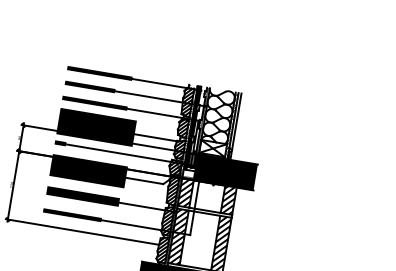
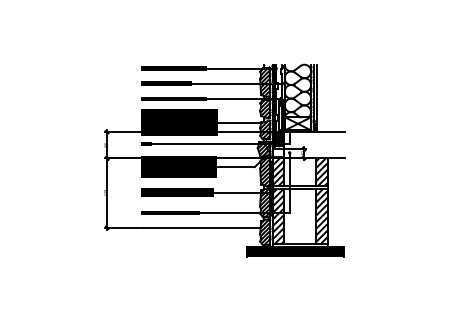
fill: (225, 172) -> (314, 145), removed

